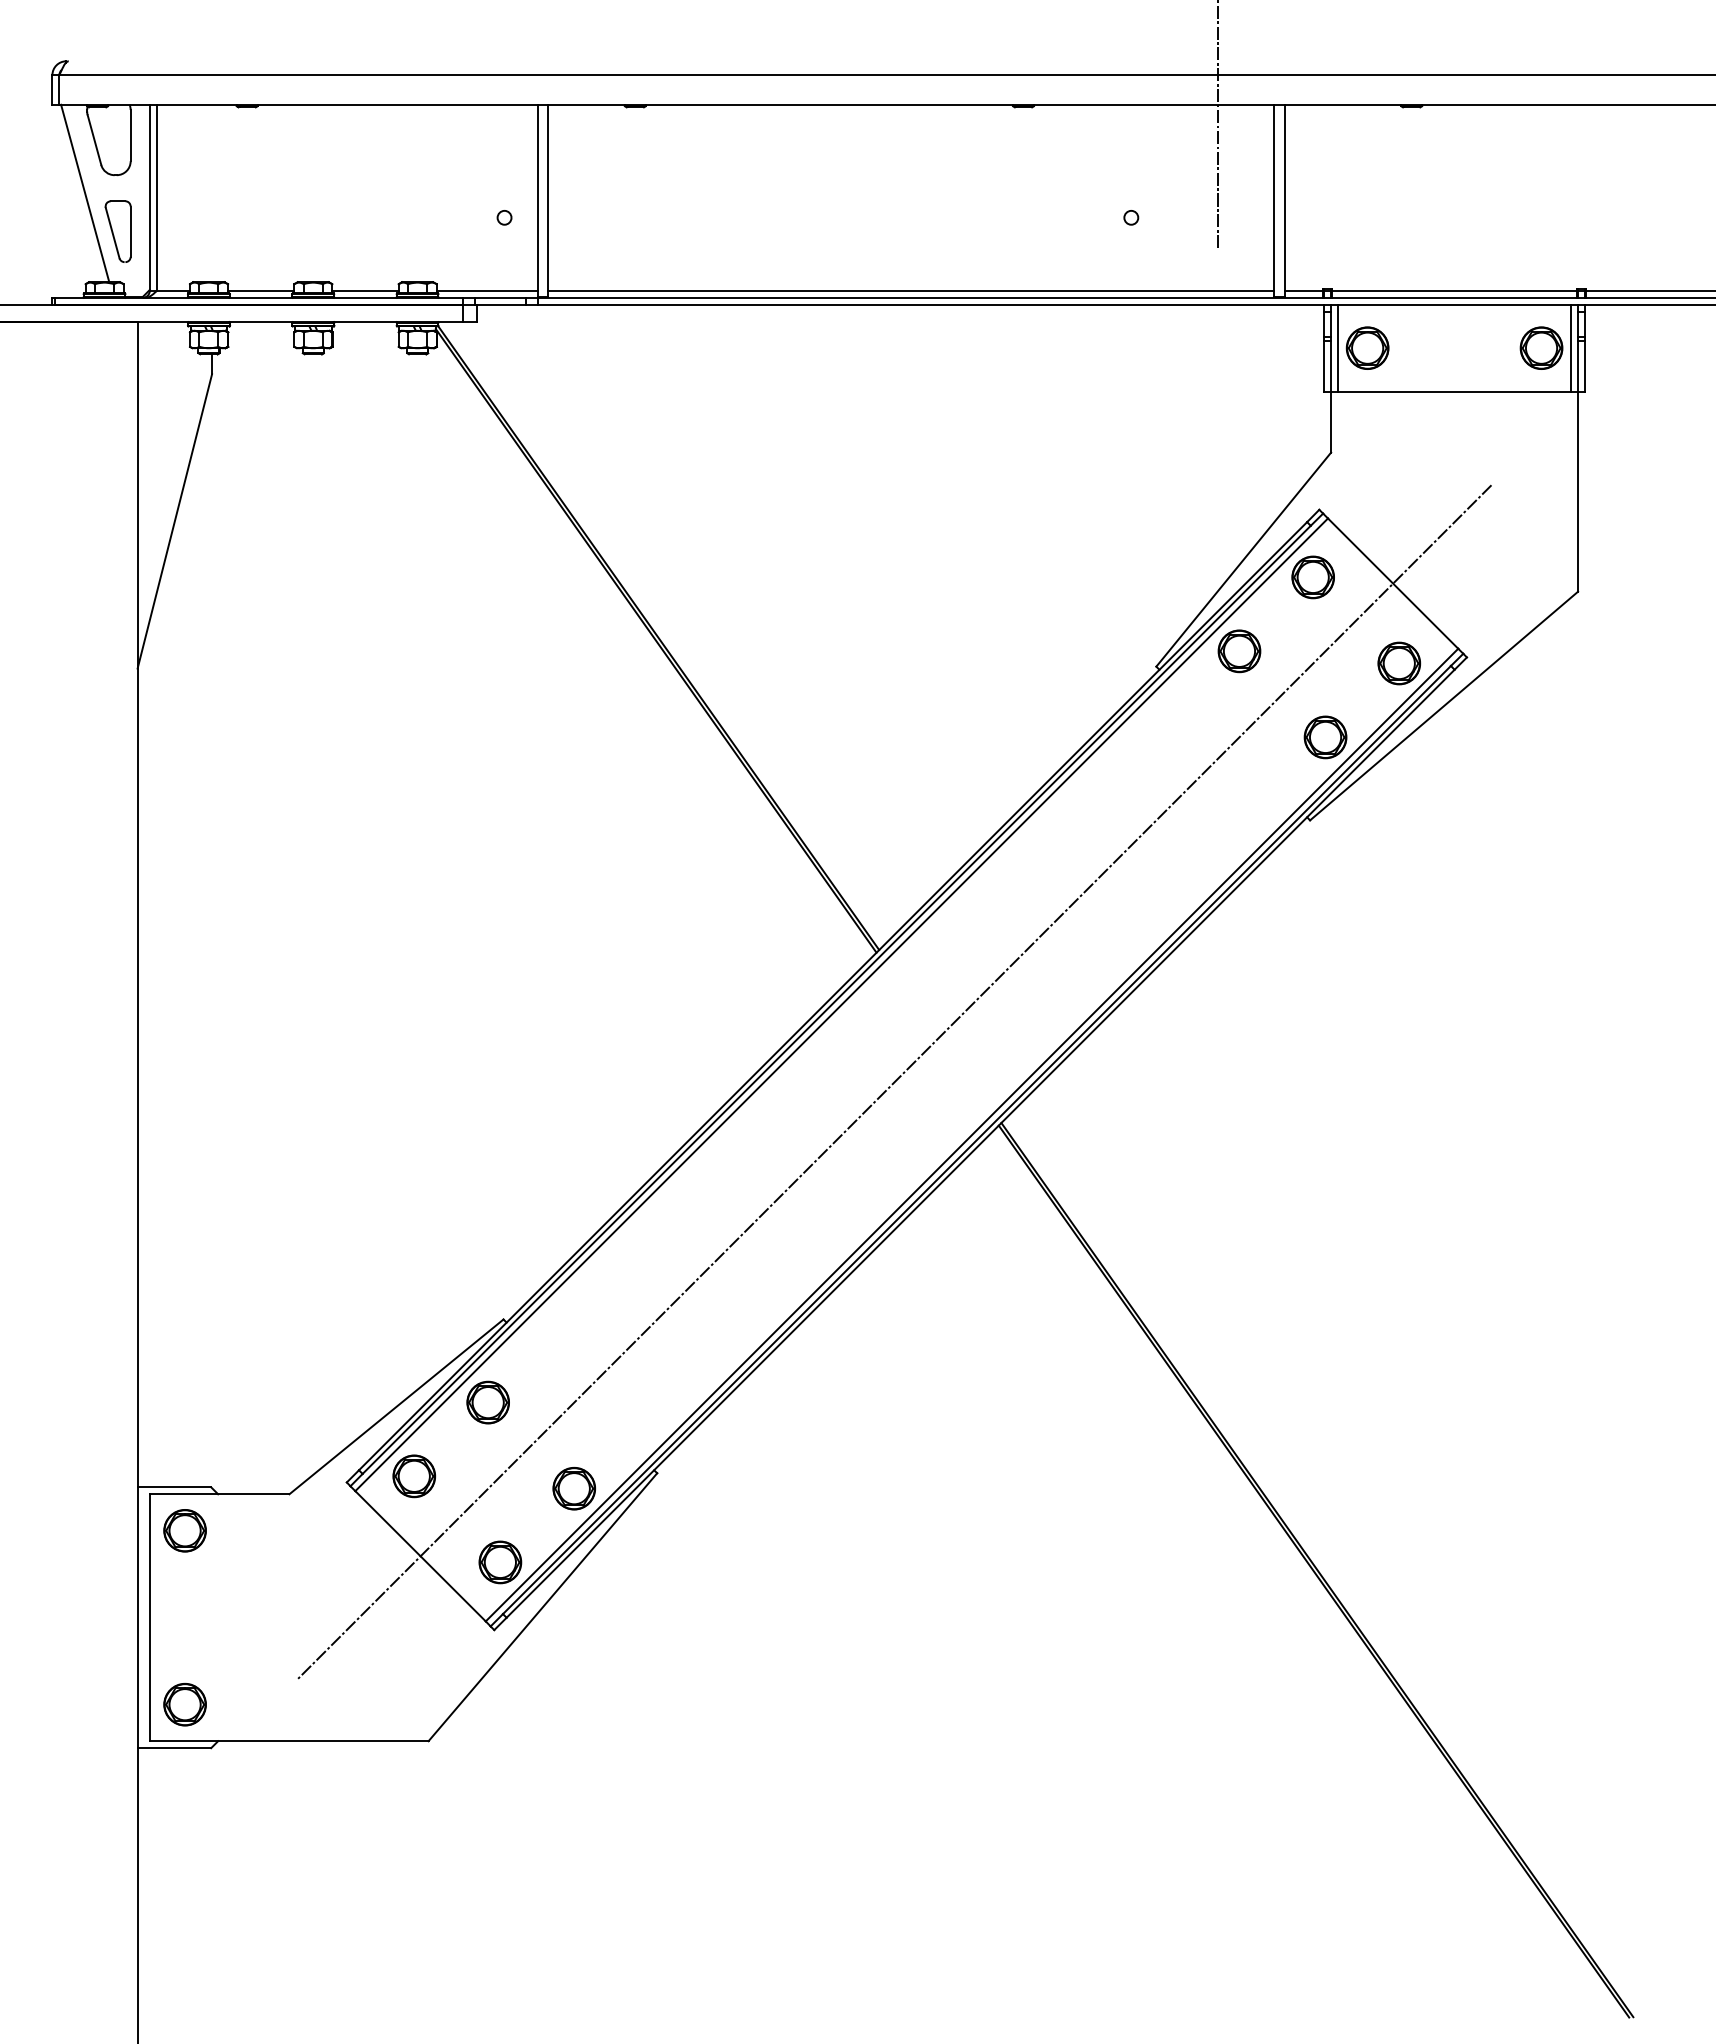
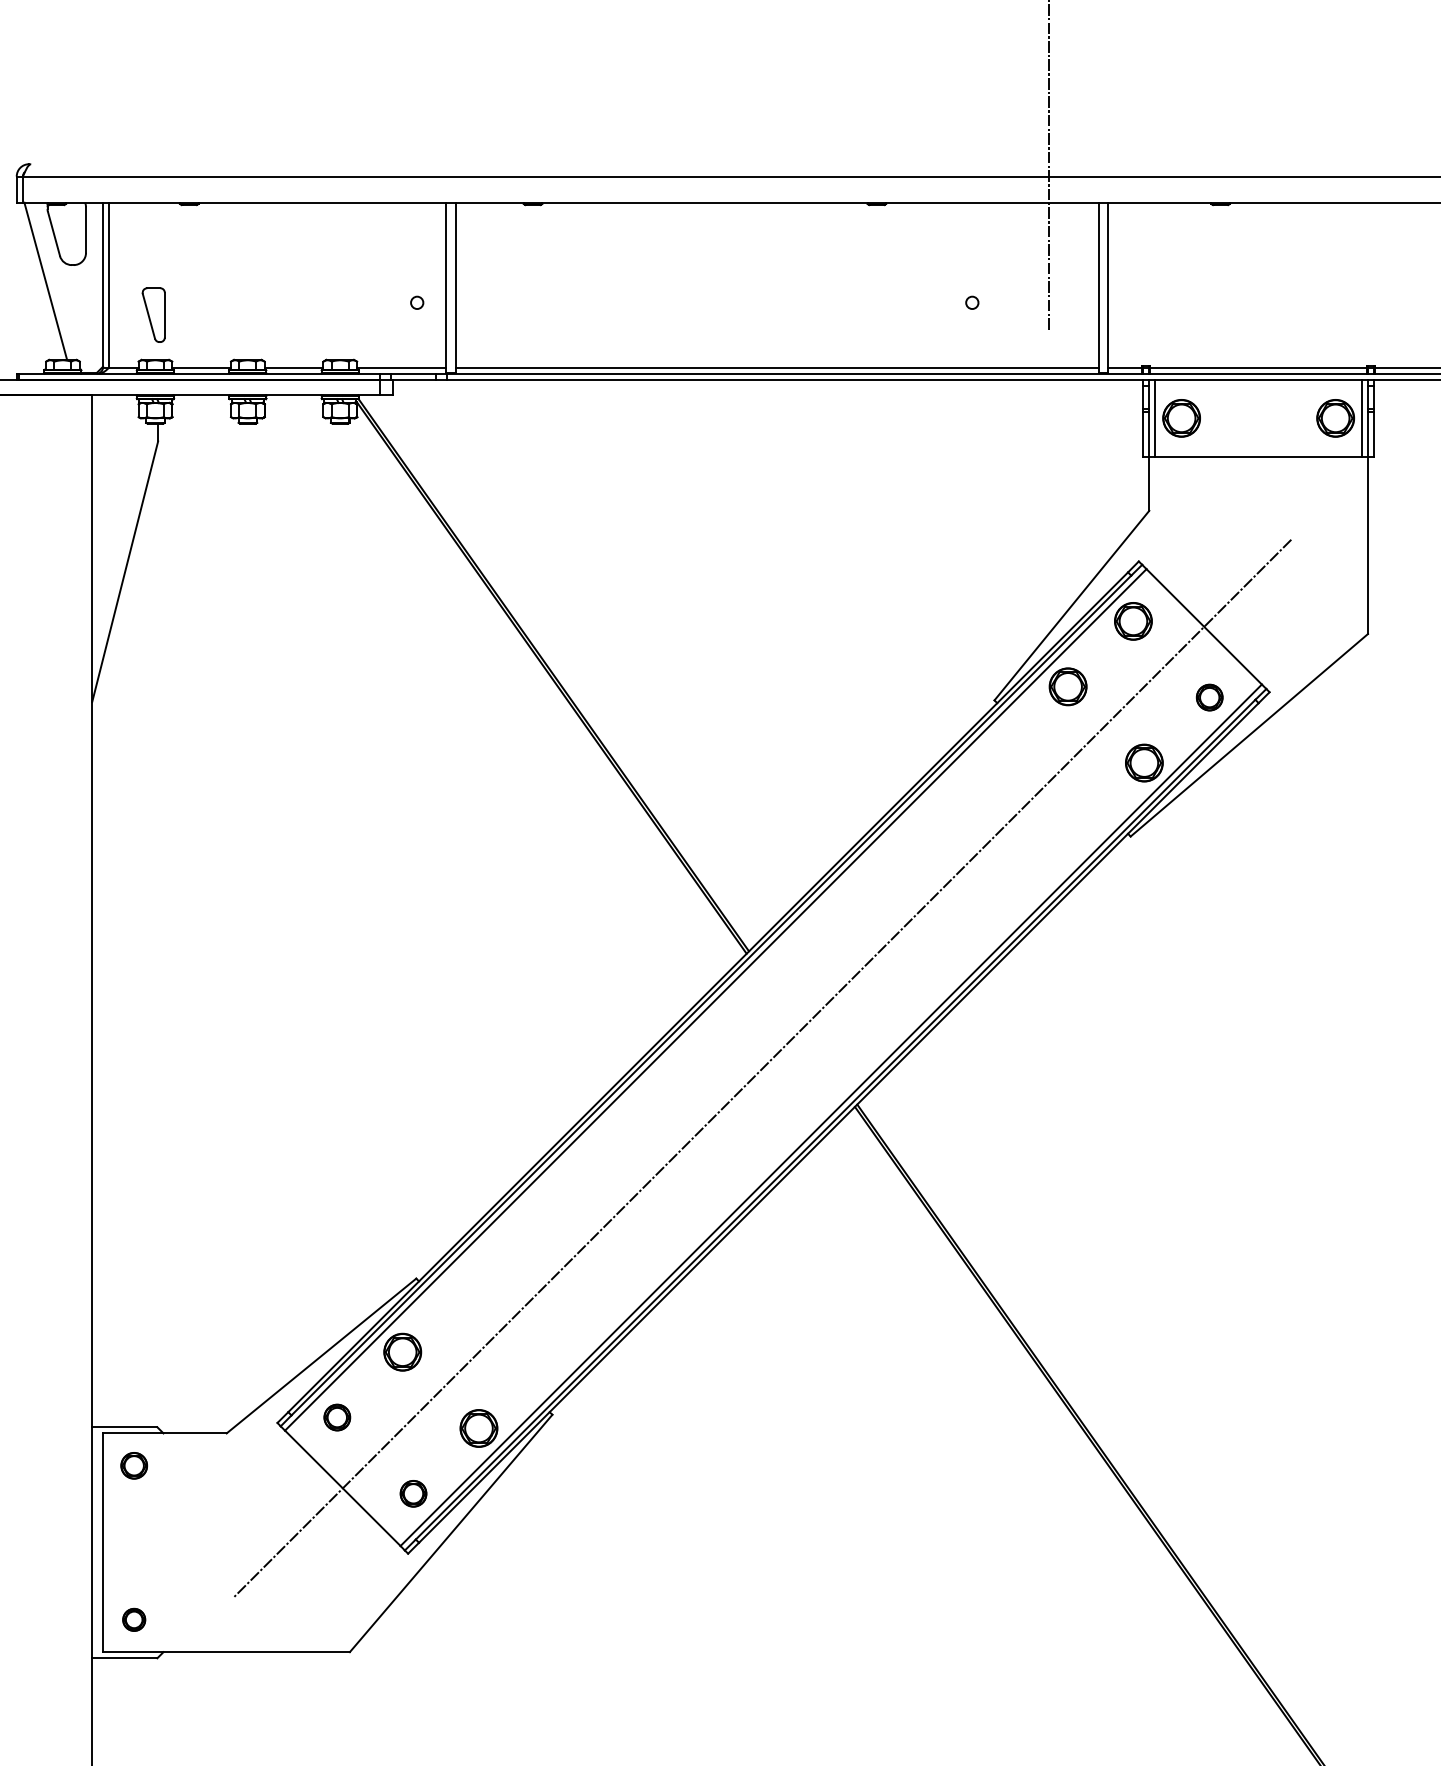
part: (117, 231) -> (153, 314), moved
part: (1399, 663) -> (1209, 697), size x0.7
part: (414, 1476) -> (337, 1417), size x0.7
part: (184, 1530) -> (133, 1465), size x0.7
part: (500, 1562) -> (413, 1493), size x0.7
part: (184, 1704) -> (133, 1619), size x0.6

